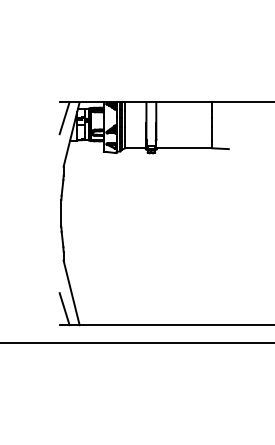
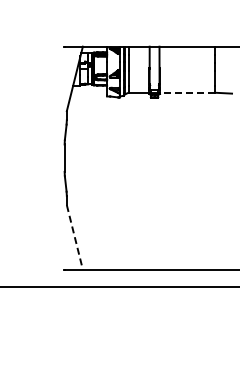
line: (64, 118) -> (67, 62), removed
line: (184, 148) -> (187, 92), solid -> dashed
line: (71, 293) -> (74, 237), solid -> dashed
line: (64, 309) -> (67, 253), removed

